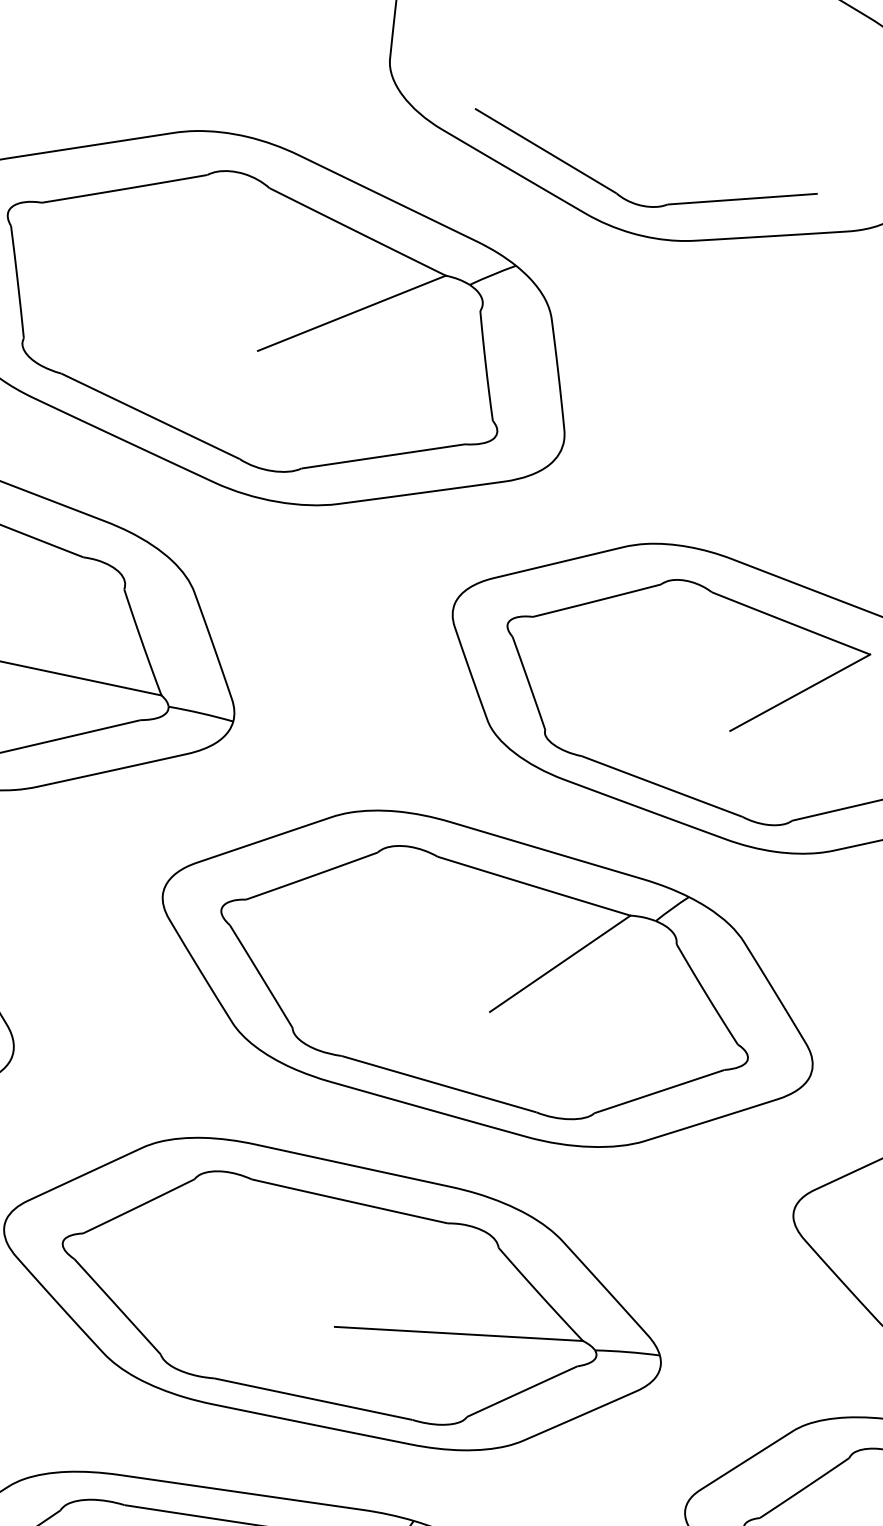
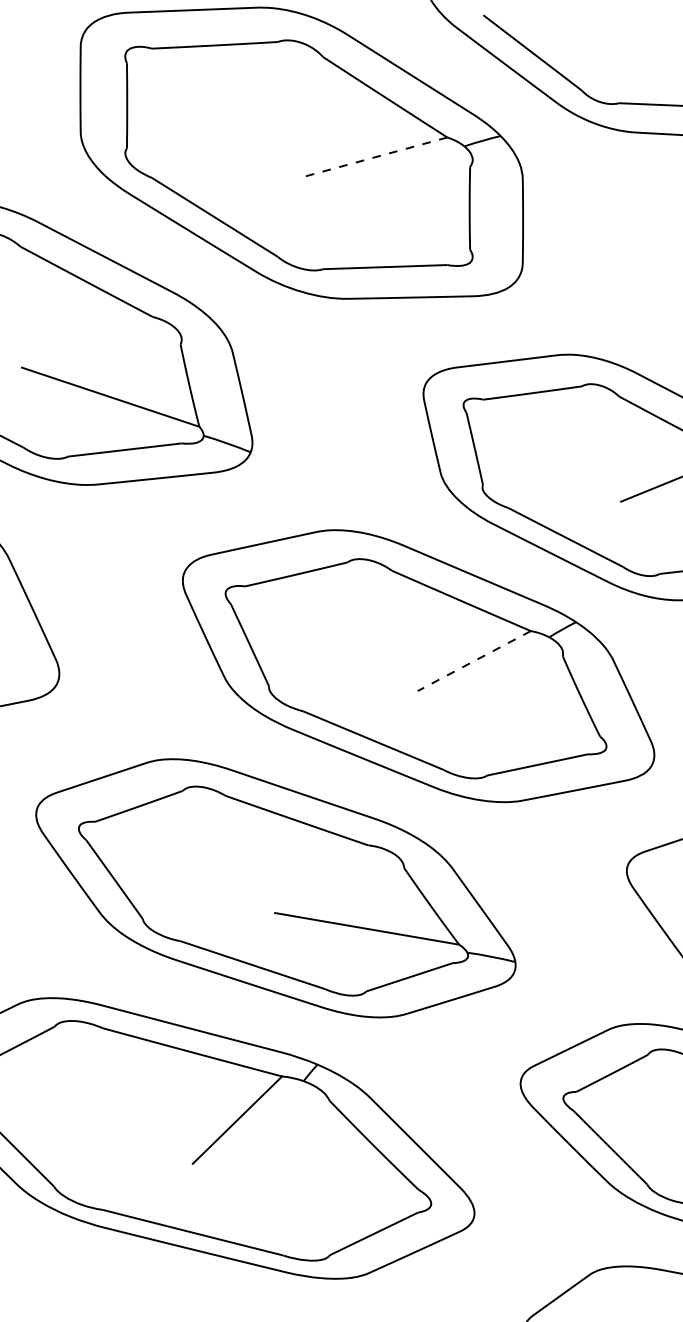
line: (351, 313) -> (373, 157), solid -> dashed
line: (559, 964) -> (473, 661), solid -> dashed

